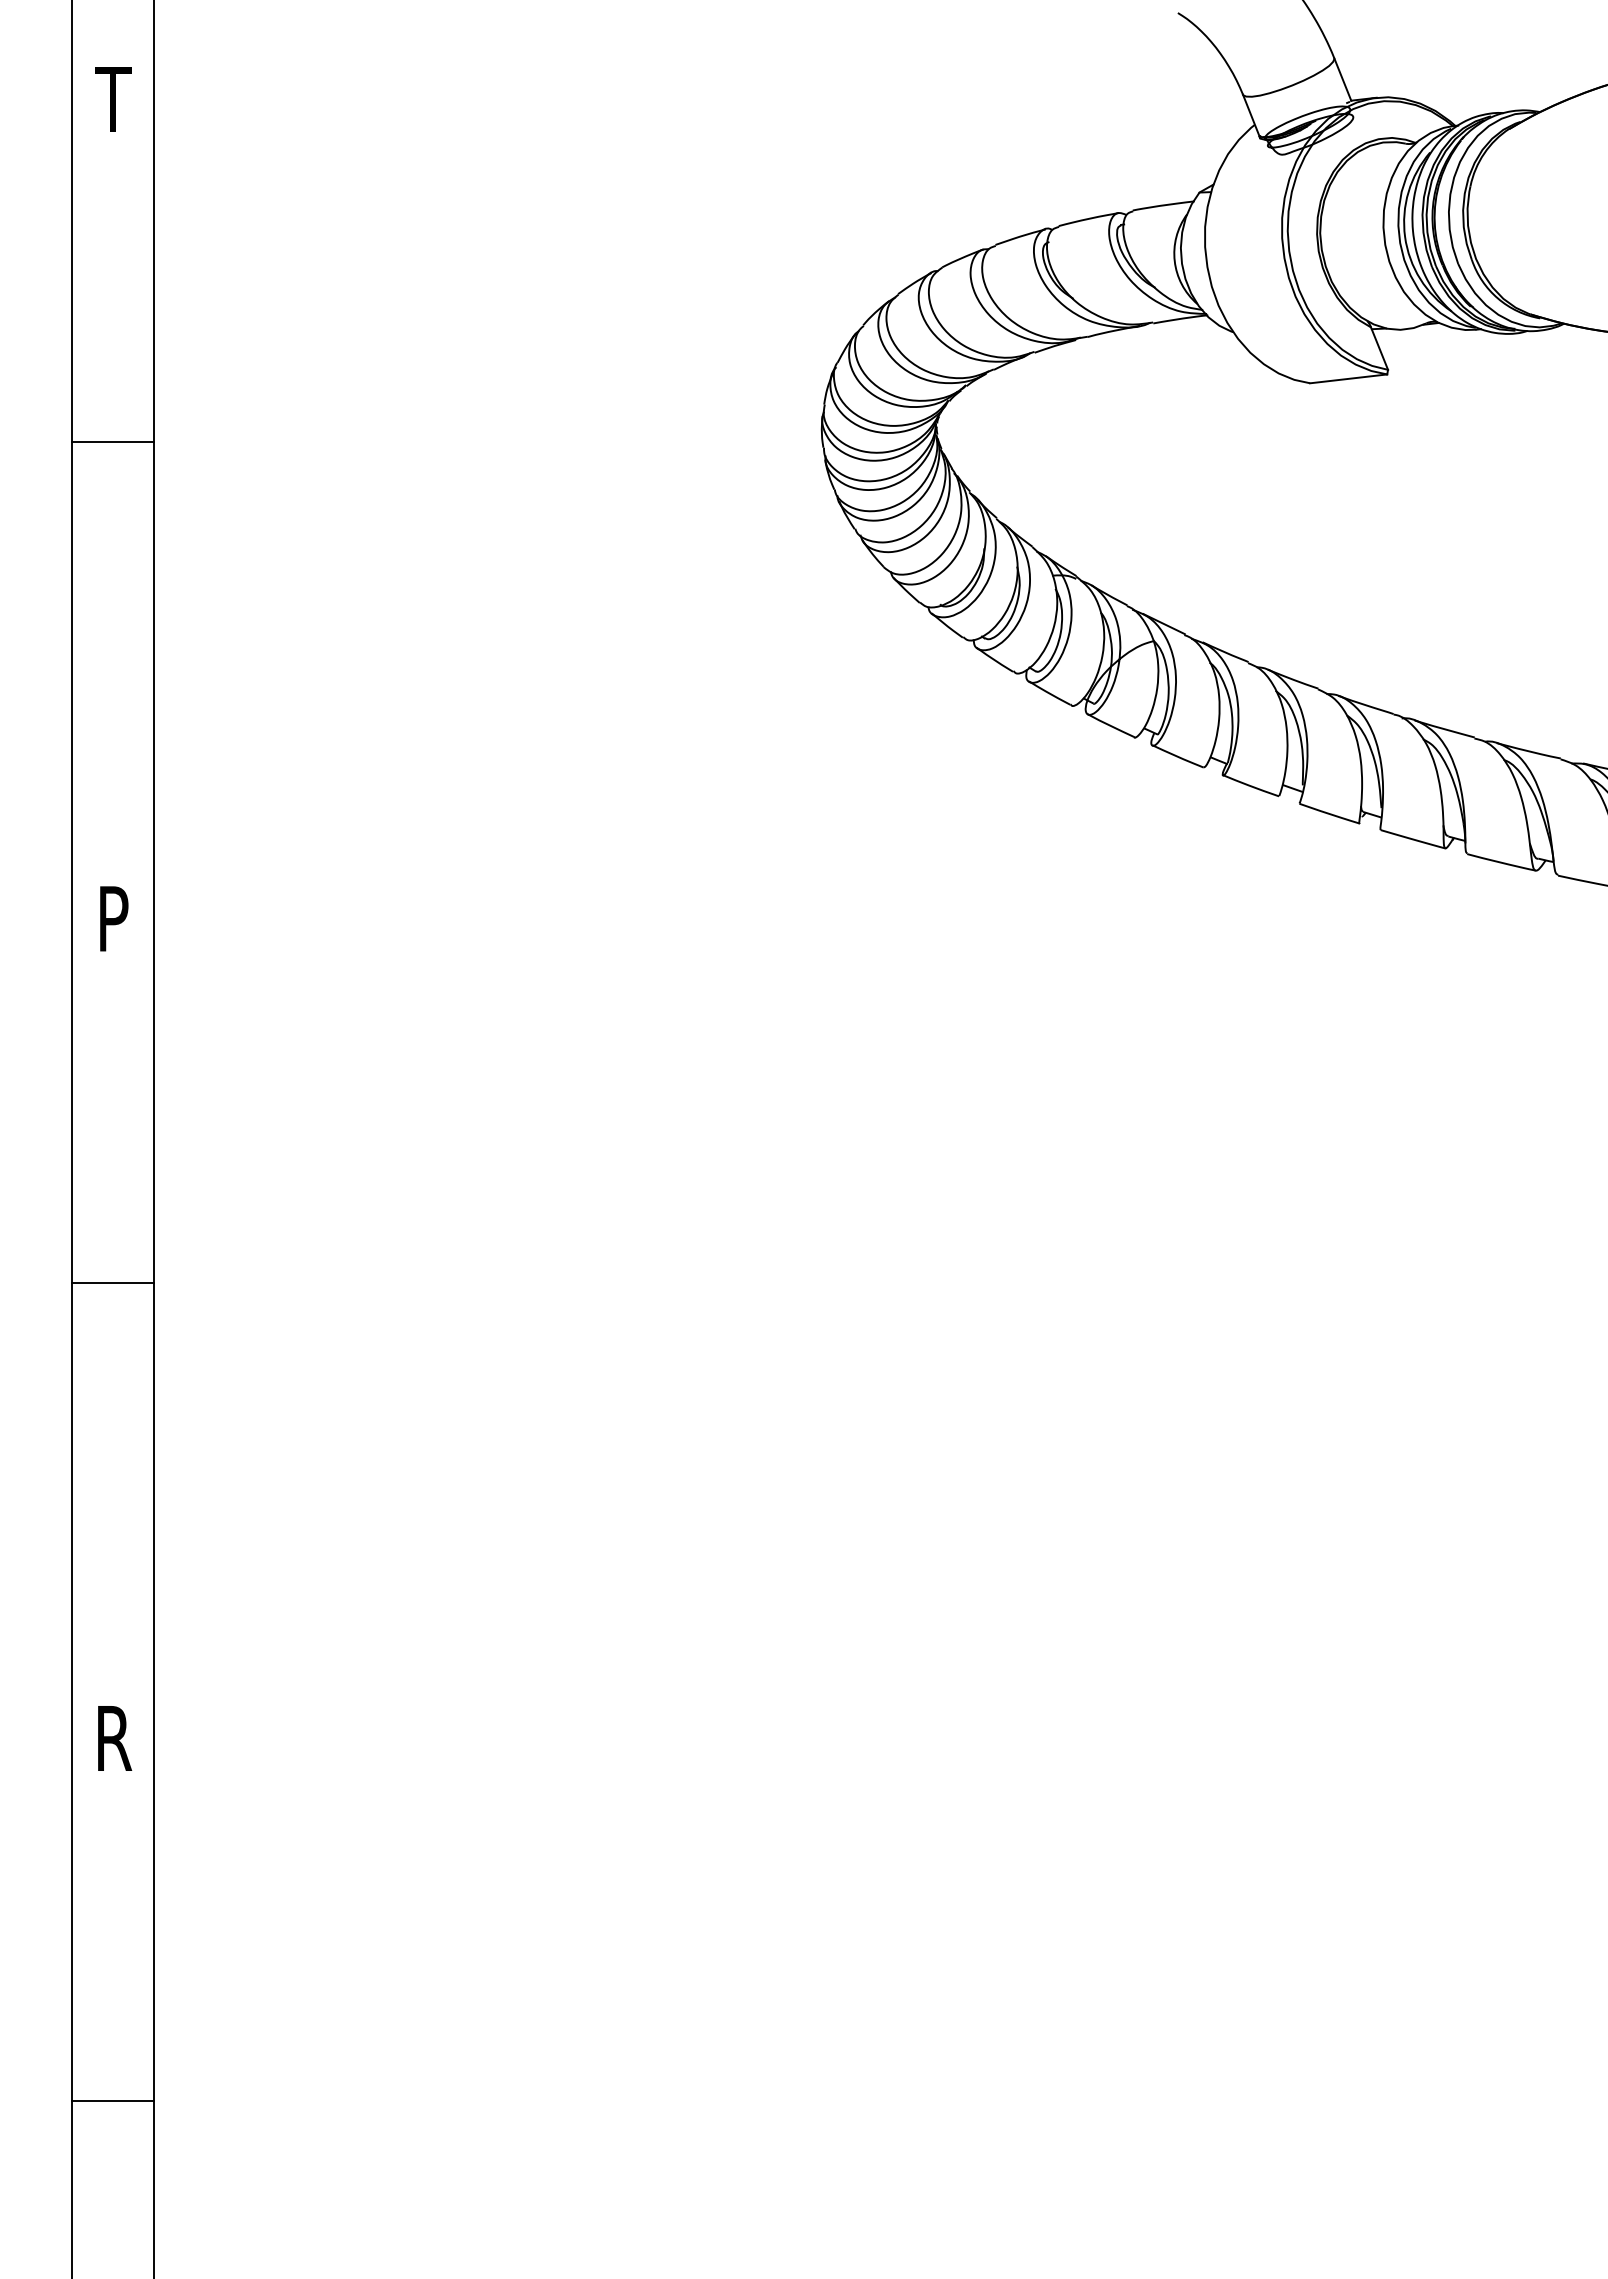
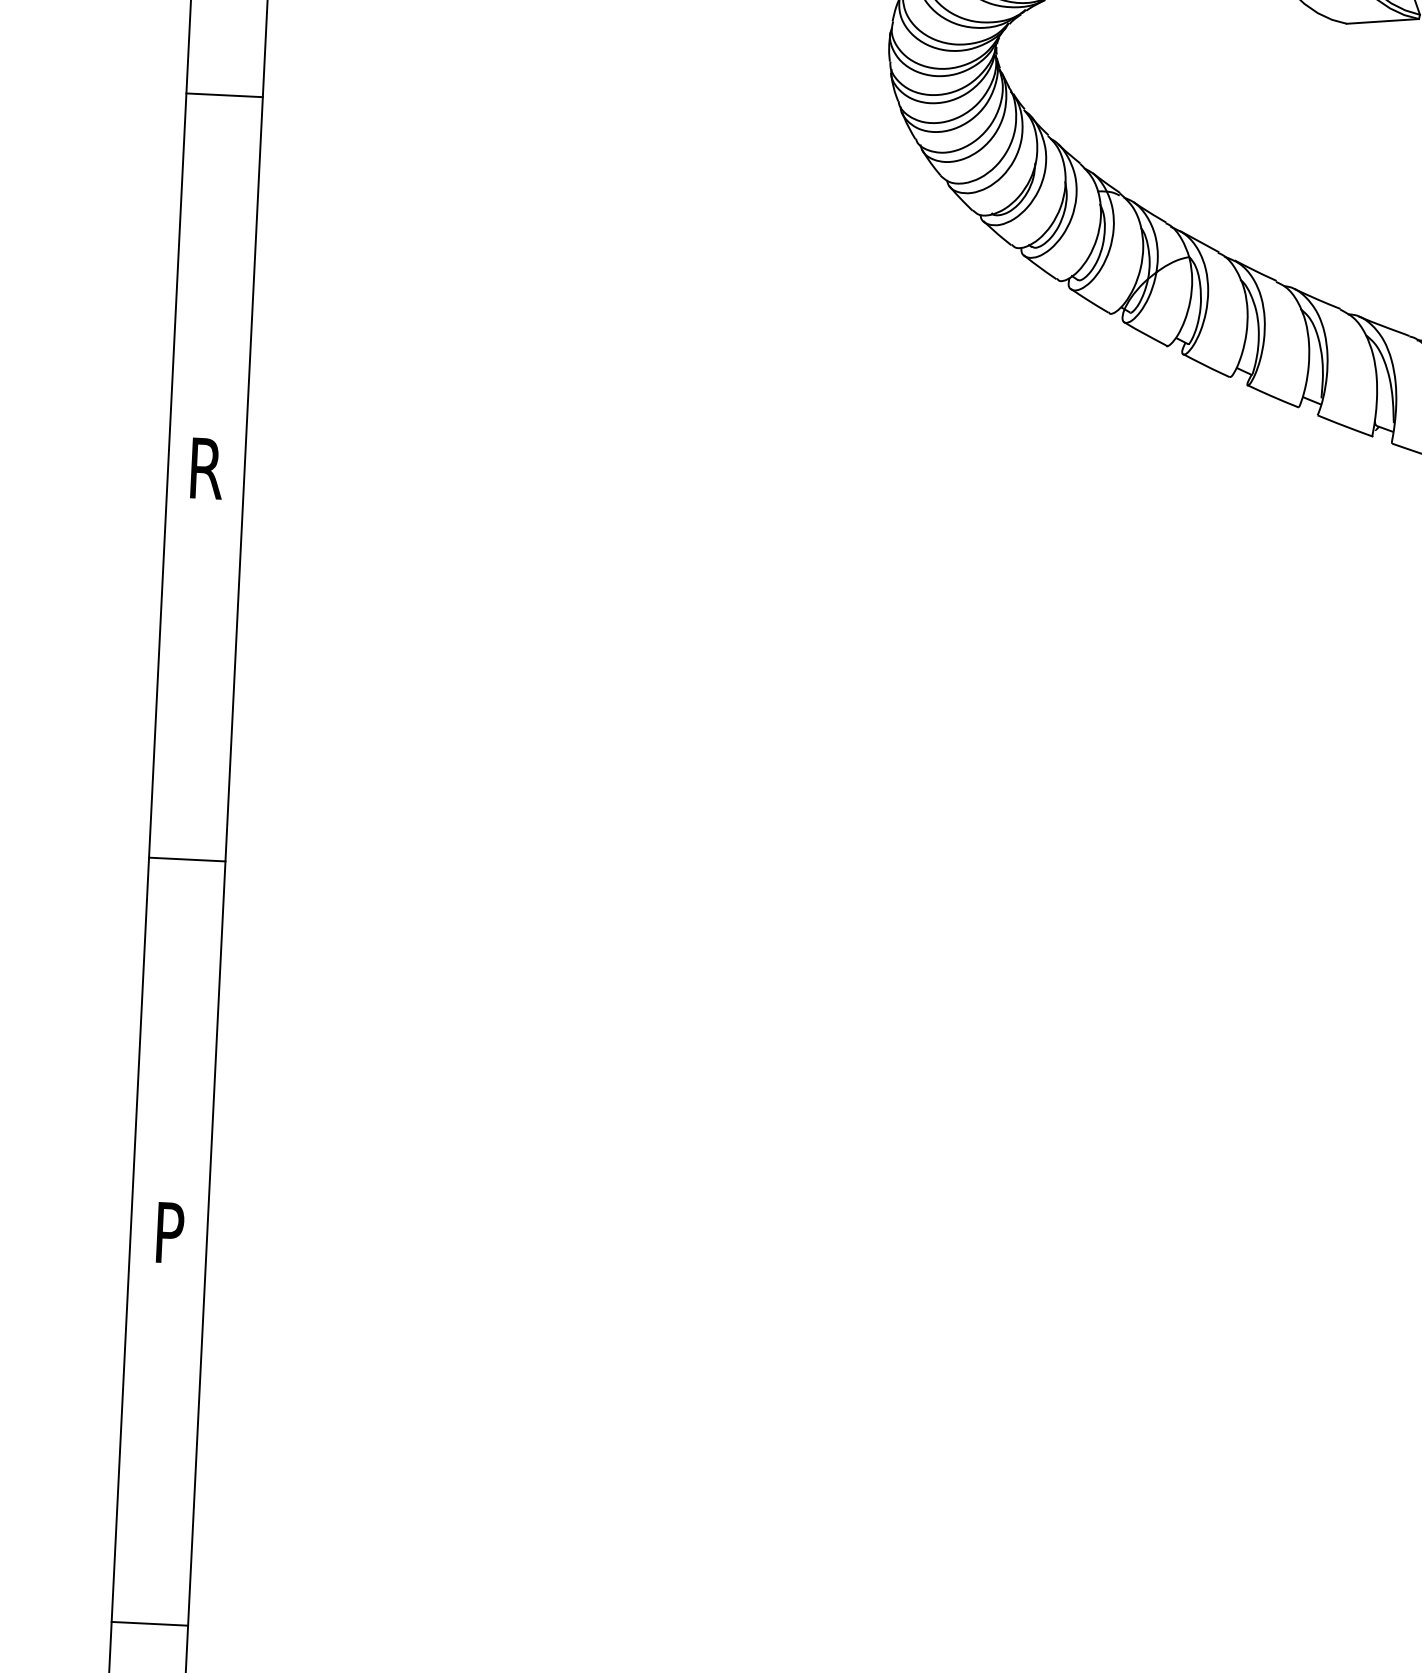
line: (113, 441) -> (224, 95), moved
text: (114, 918) -> (207, 468), P -> R
line: (113, 1283) -> (187, 859), moved
text: (115, 1738) -> (170, 1233), R -> P
line: (113, 2100) -> (149, 1623), moved

